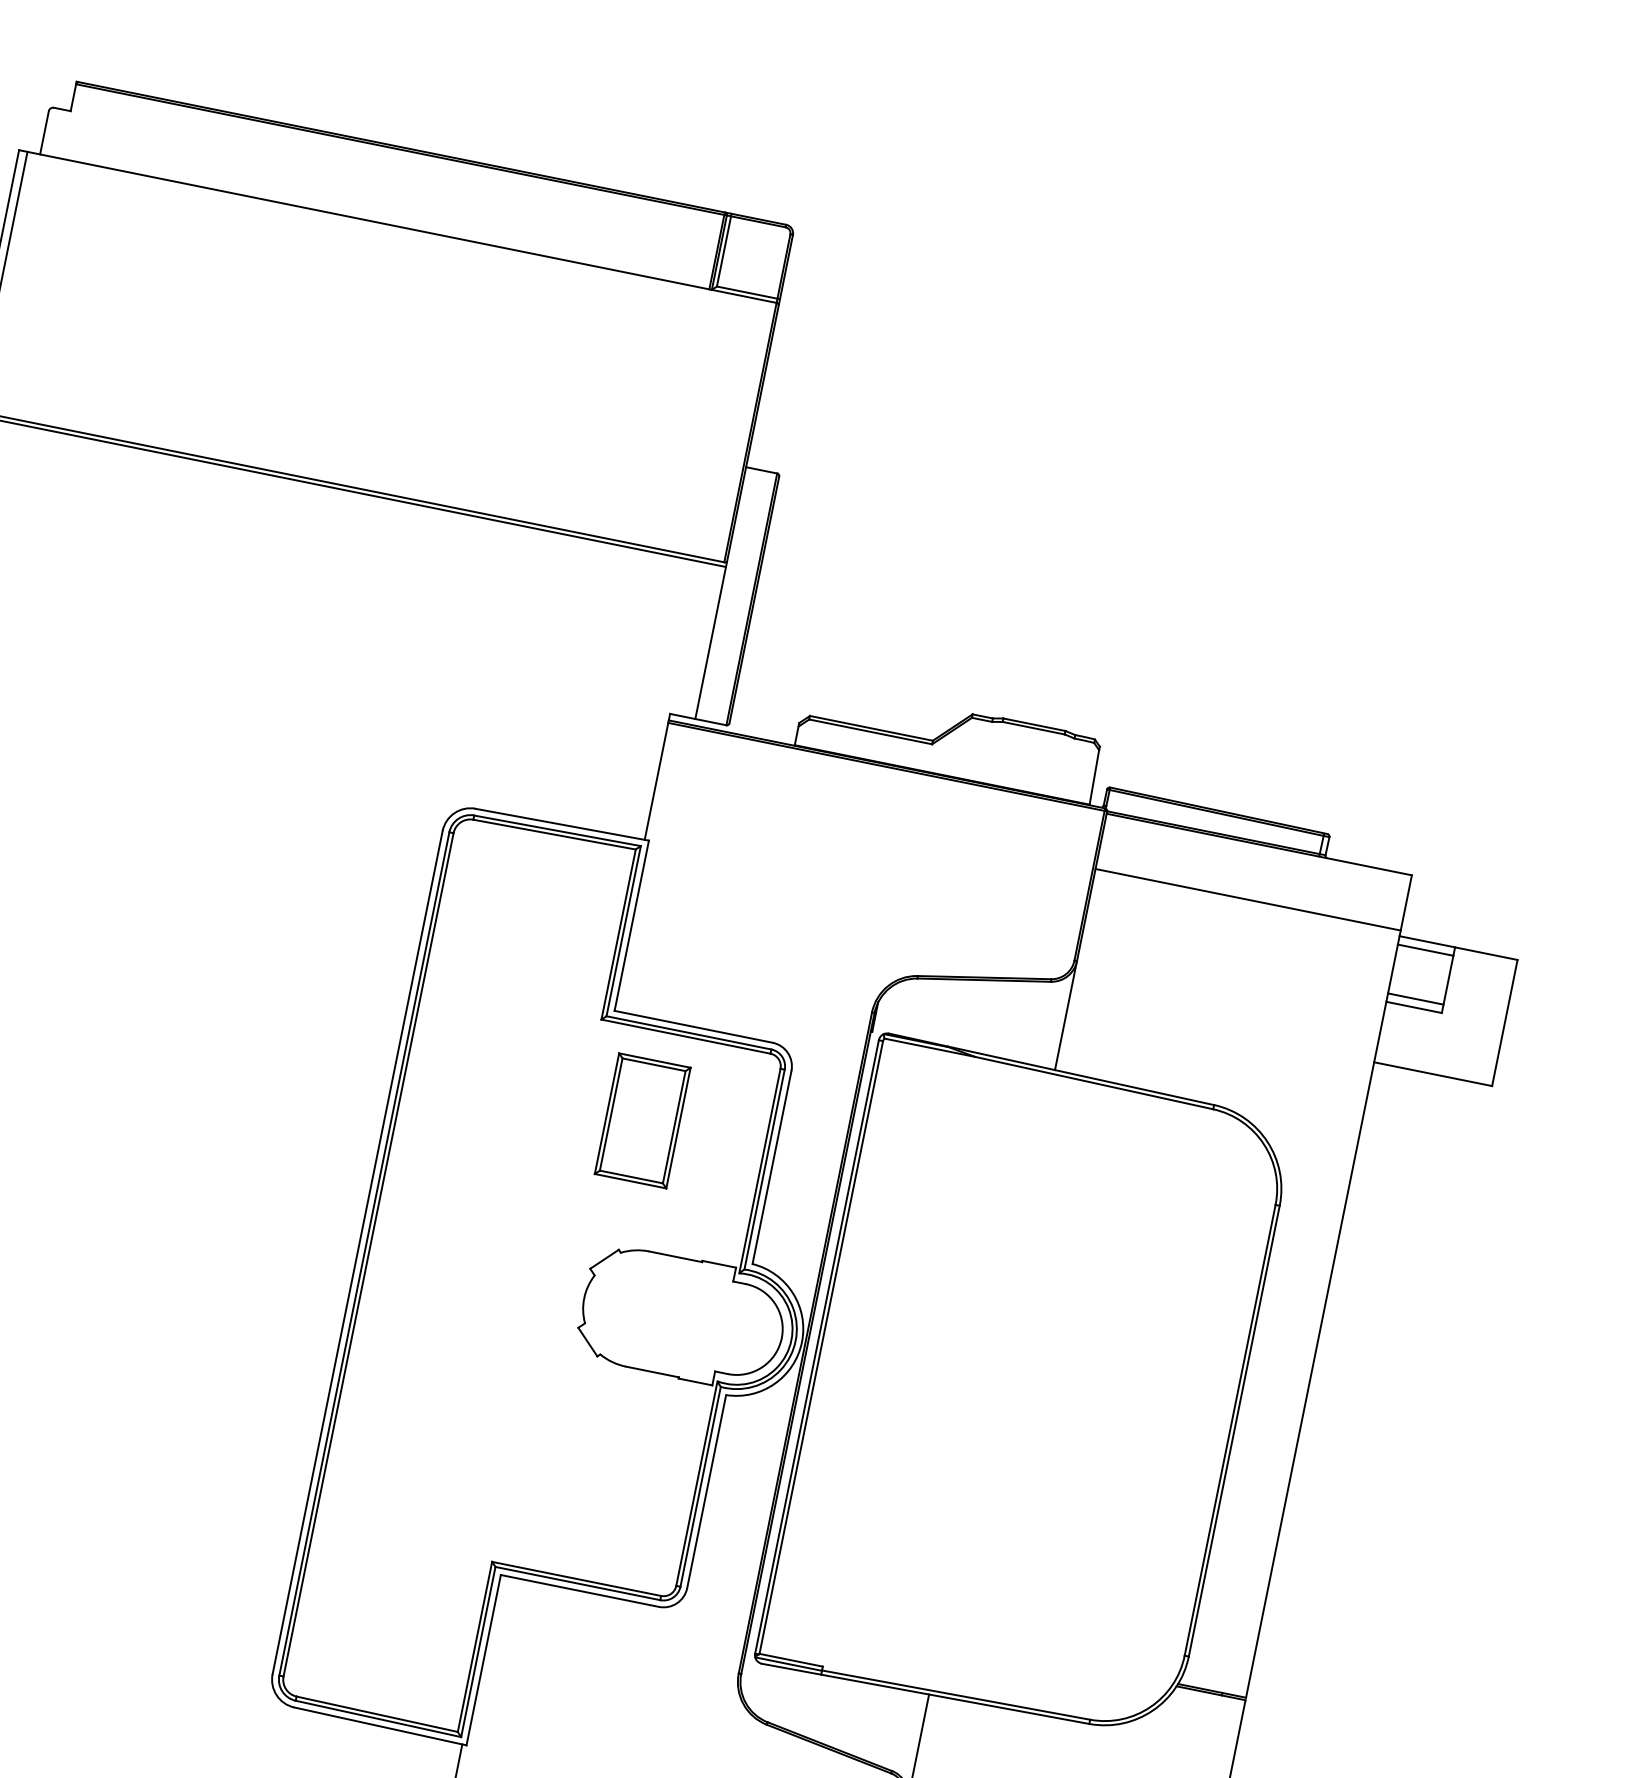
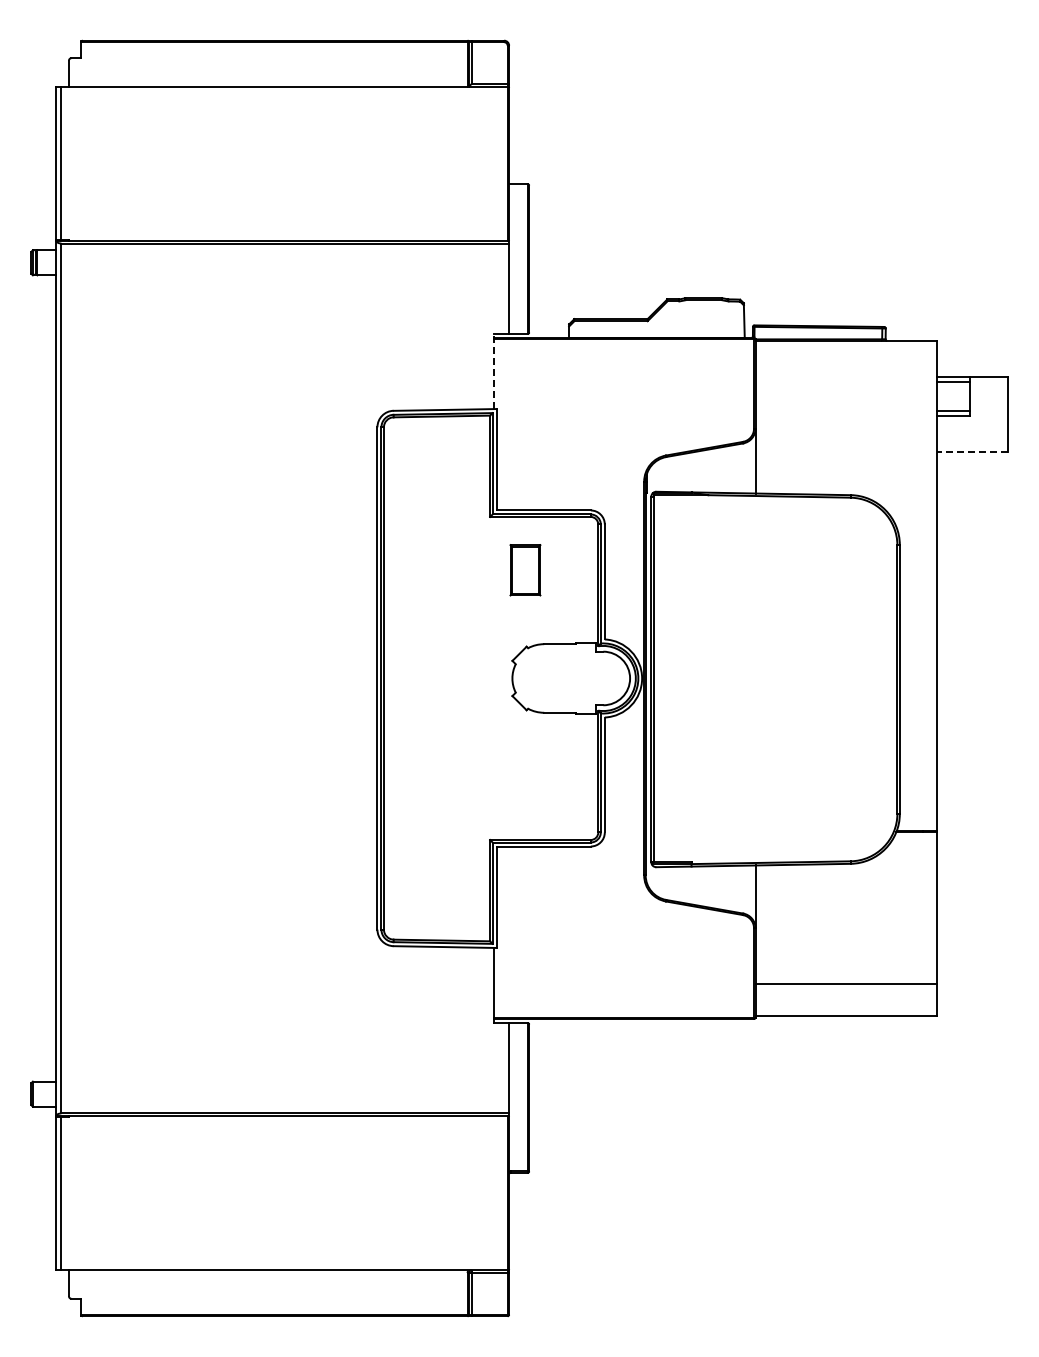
line: (658, 776) -> (494, 371), solid -> dashed
line: (1248, 899) -> (846, 373), removed
line: (1433, 1074) -> (972, 452), solid -> dashed
part: (642, 1121) -> (525, 570), size x0.7

